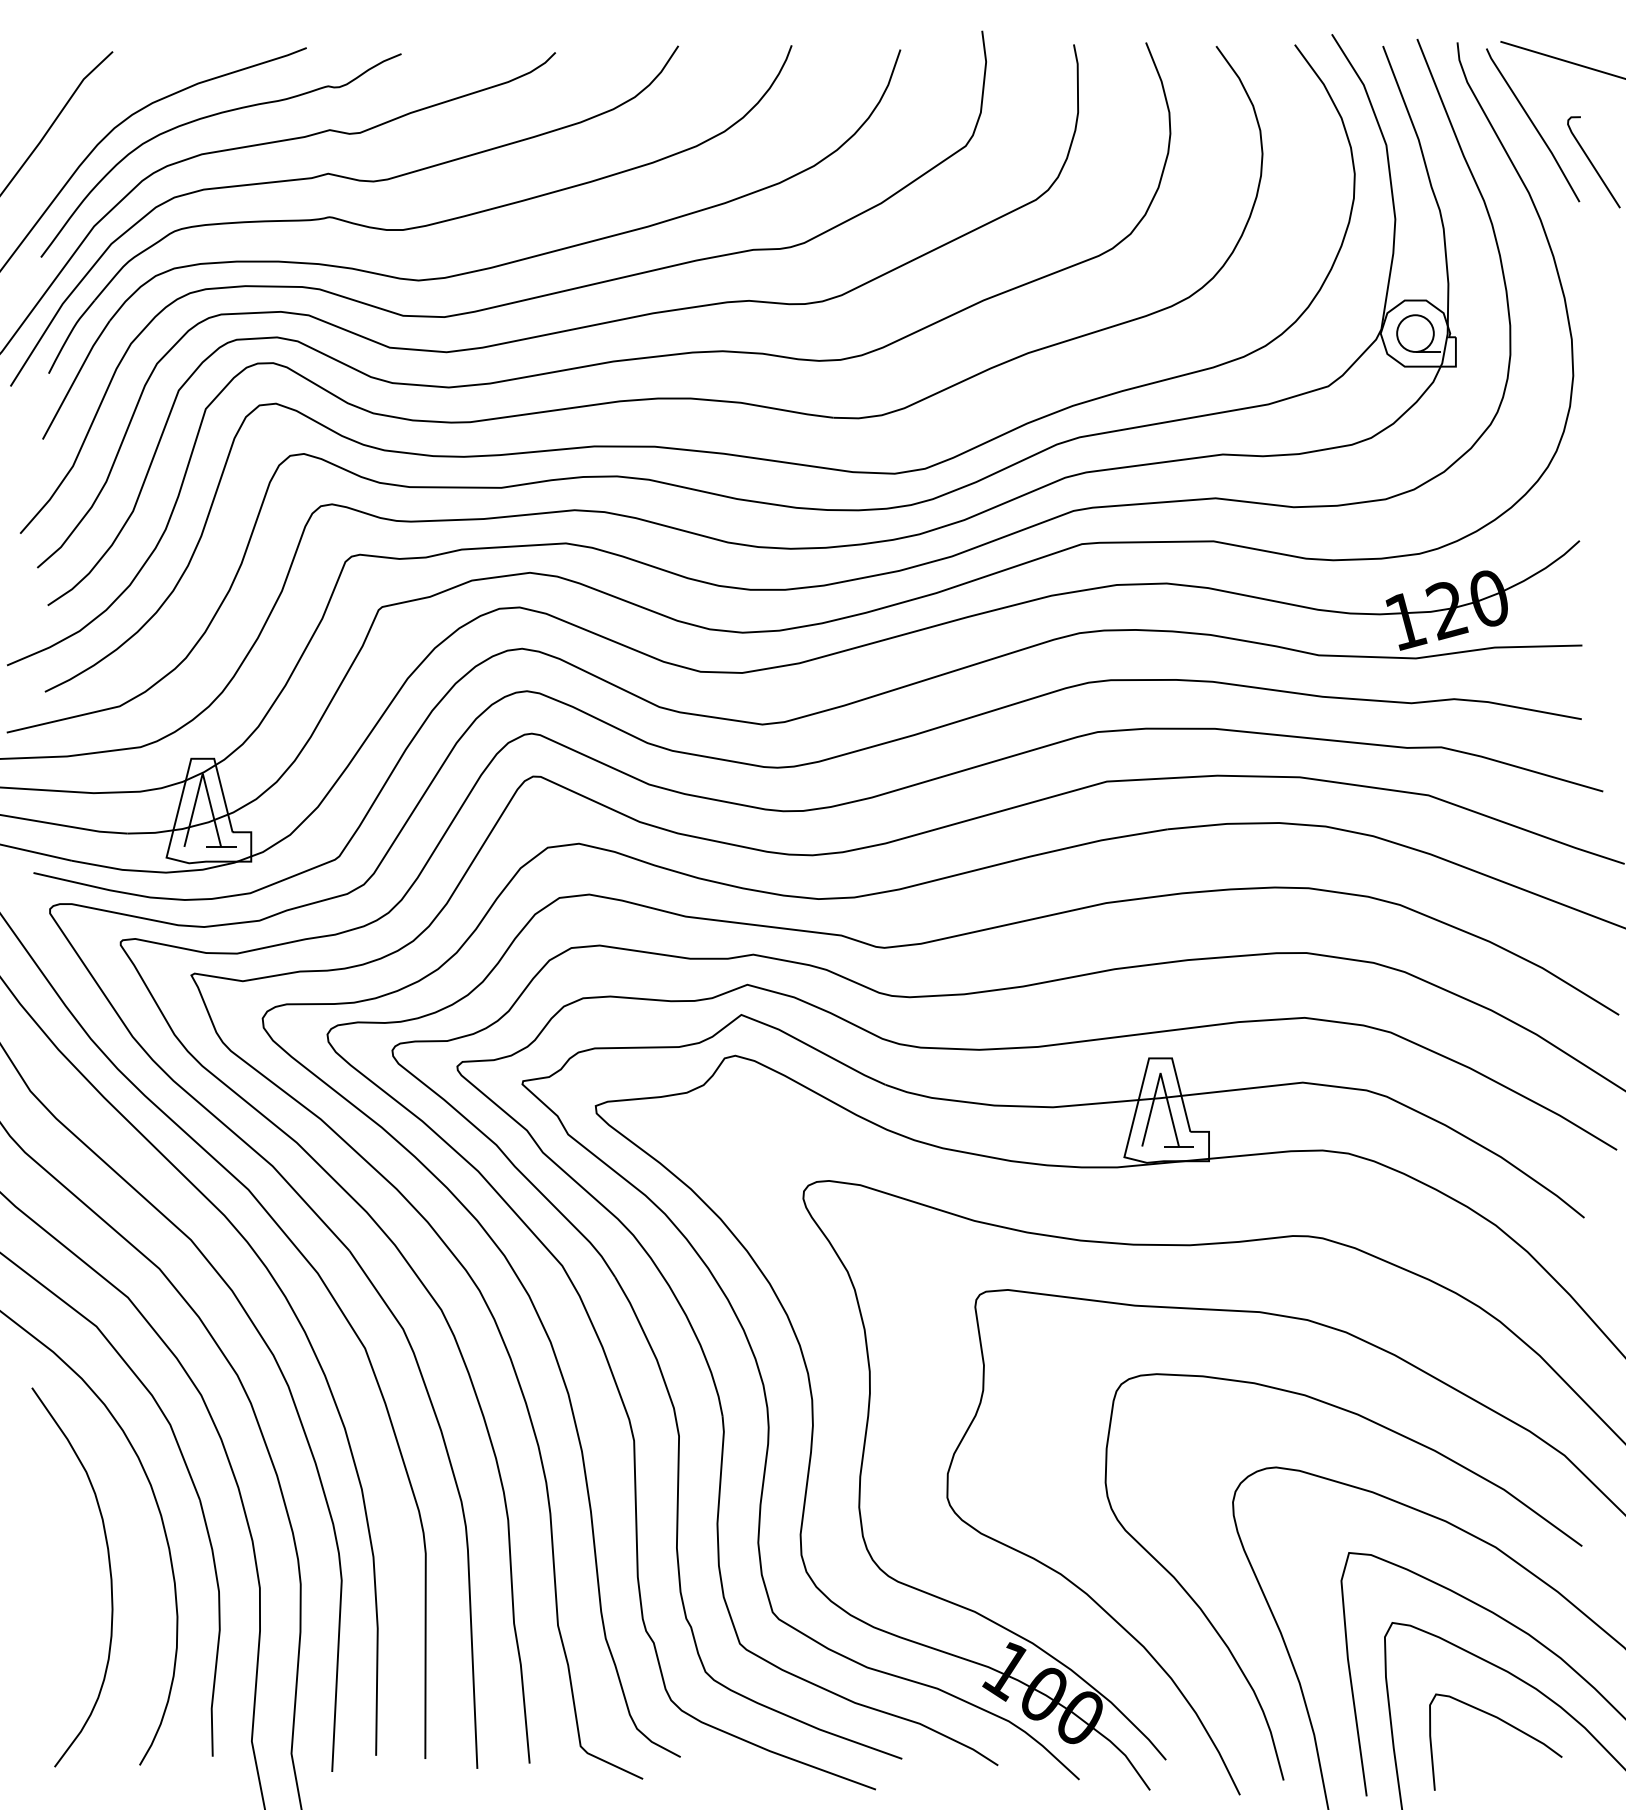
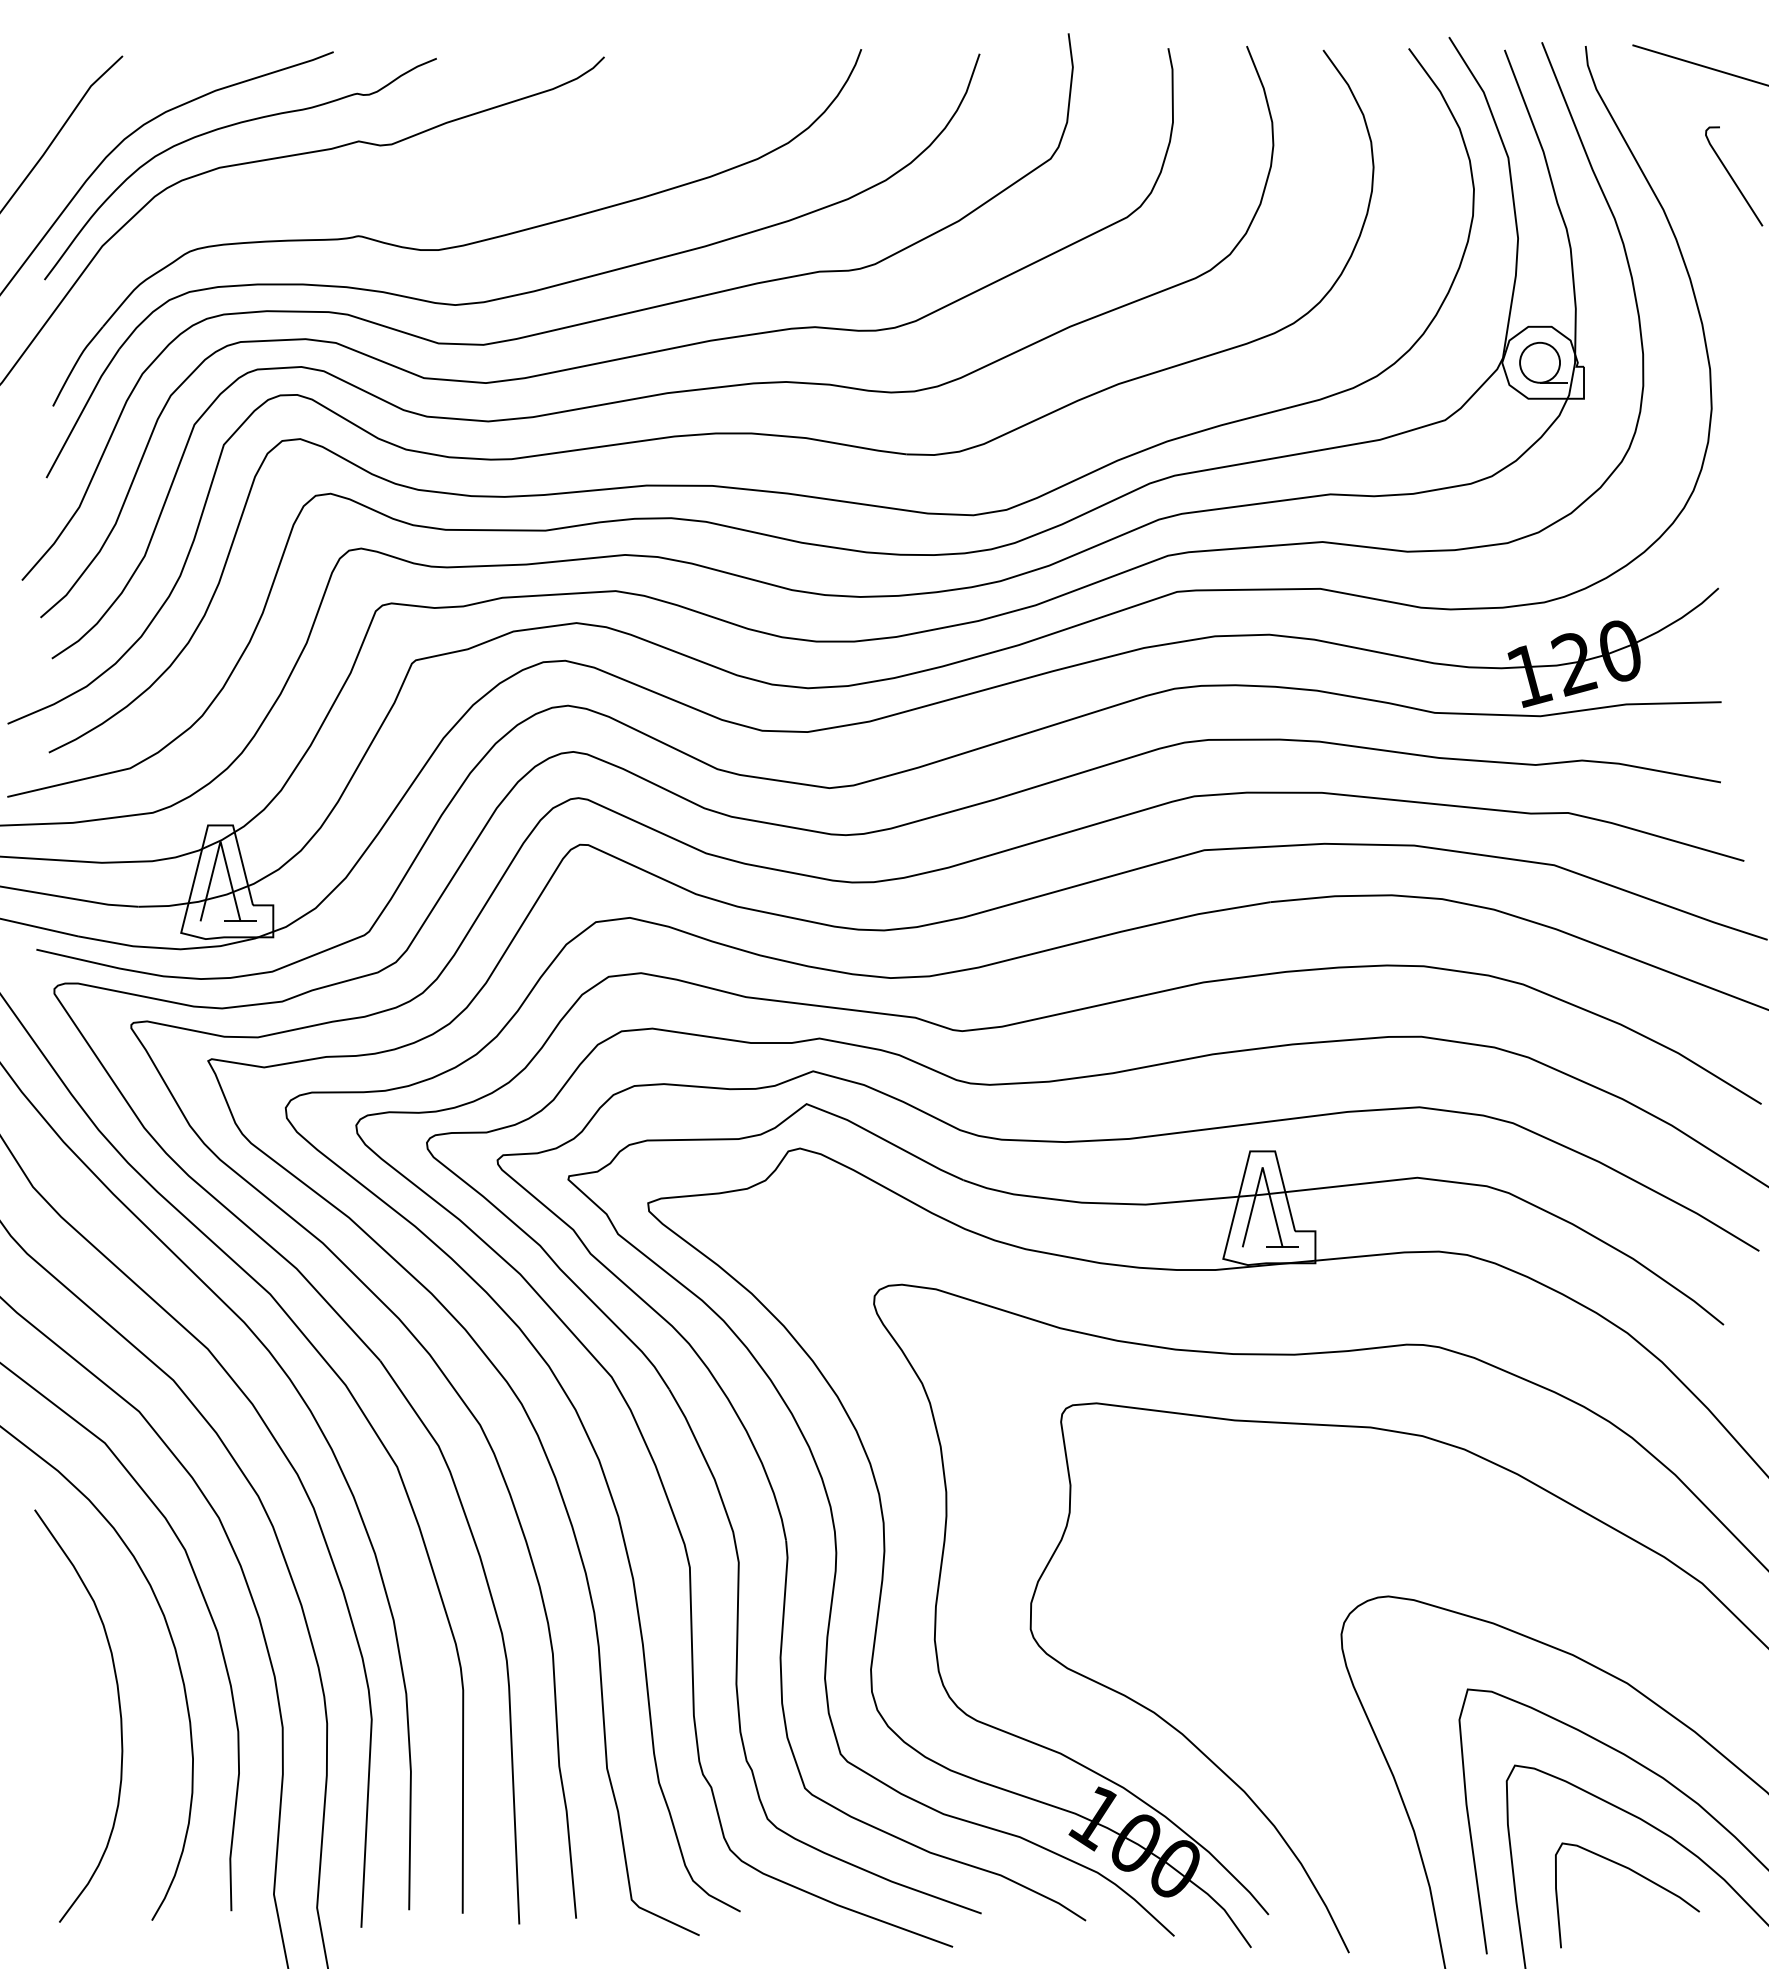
line: (1532, 124) -> (1667, 135), removed
curve: (350, 179) -> (381, 195), removed
curve: (1229, 1647) -> (1337, 1792), removed

